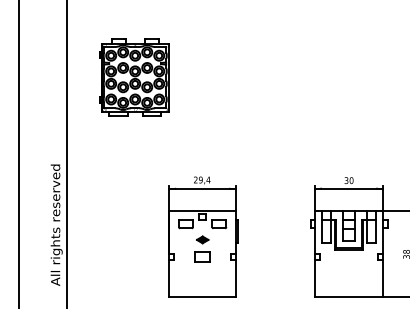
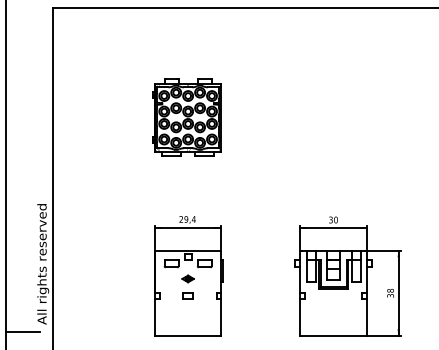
part: (133, 77) -> (186, 117), moved
part: (202, 256) -> (187, 295), size x0.62
line: (35, 292) -> (22, 331), added

